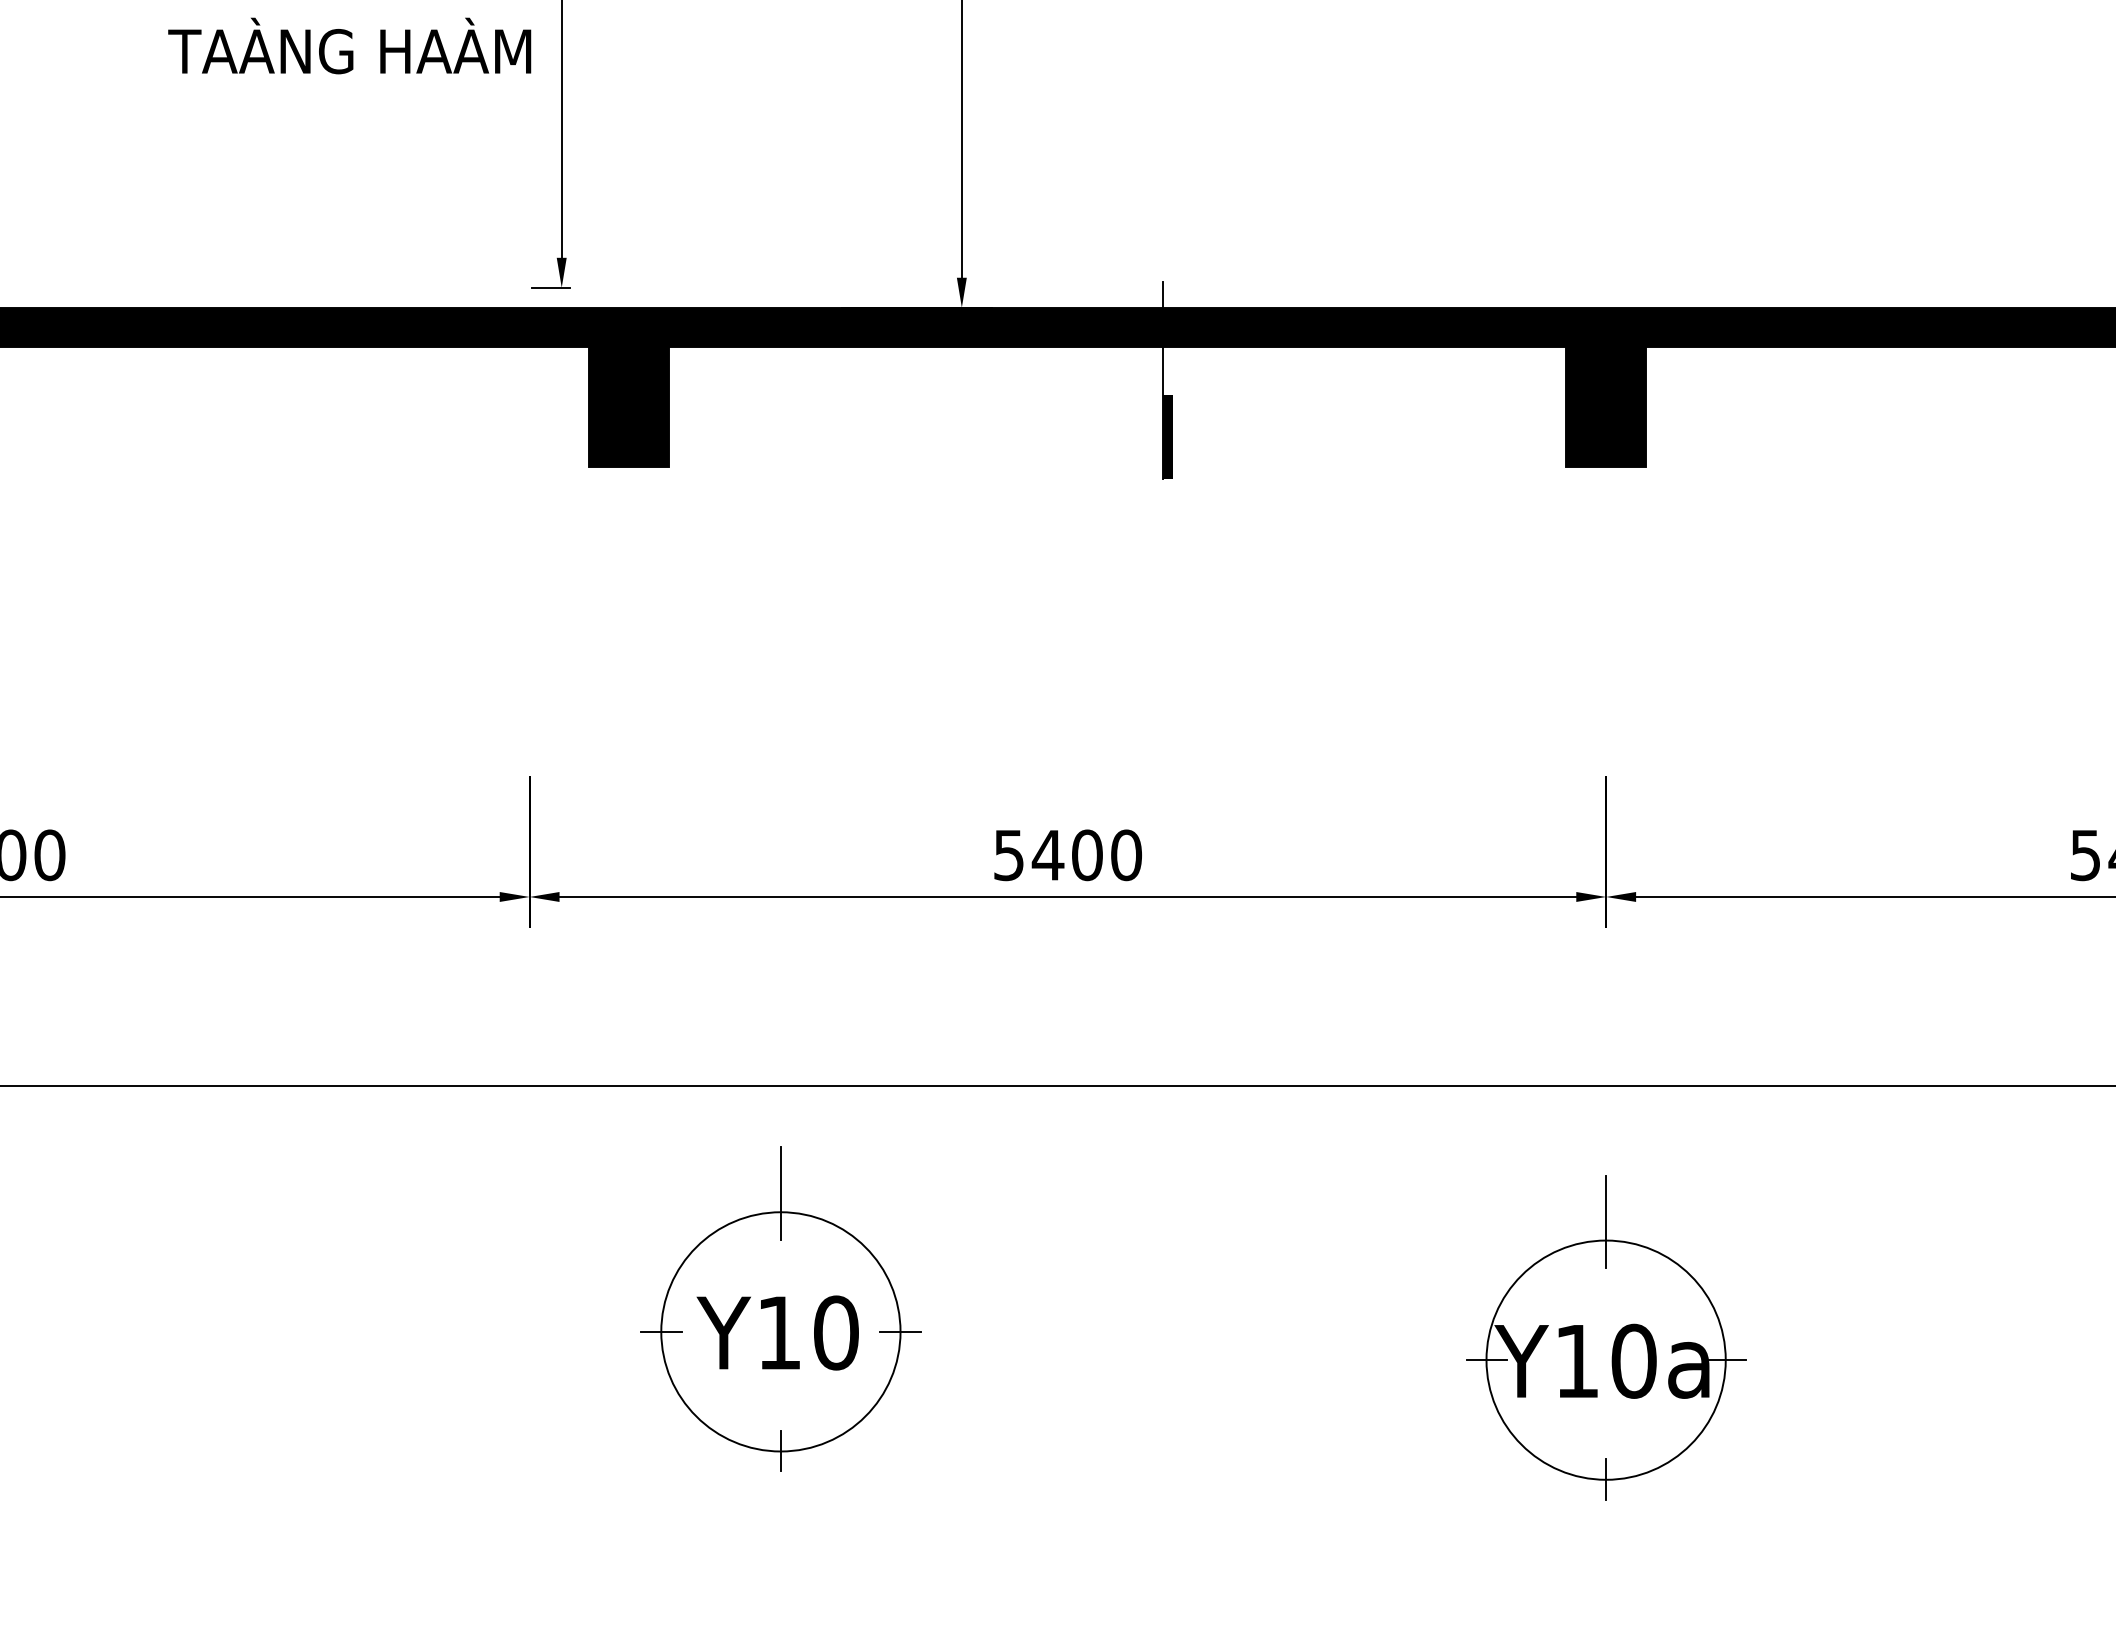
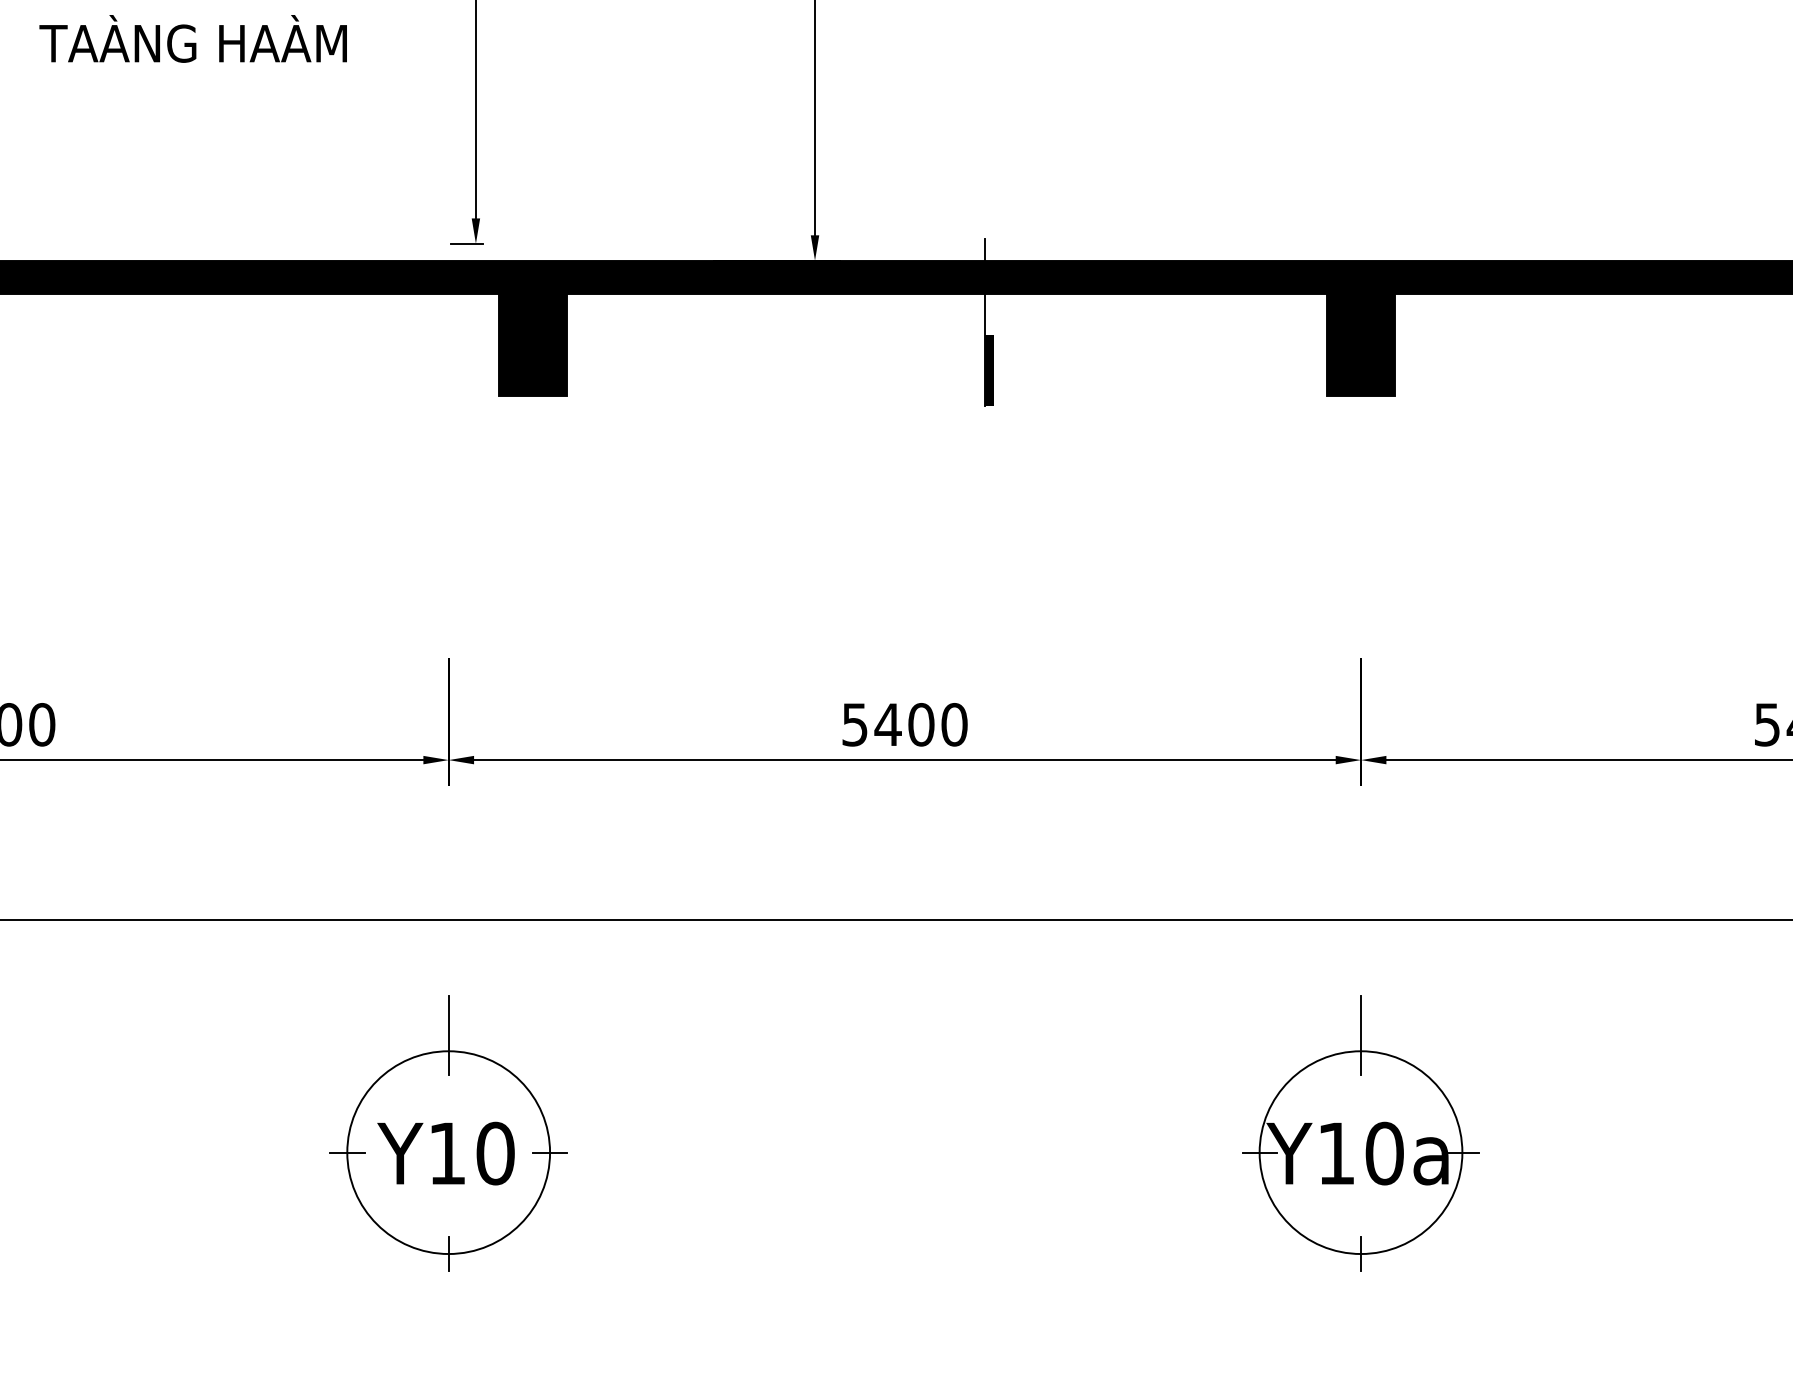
text: (348, 45) -> (192, 38), moved
part: (780, 1309) -> (448, 1133), moved

